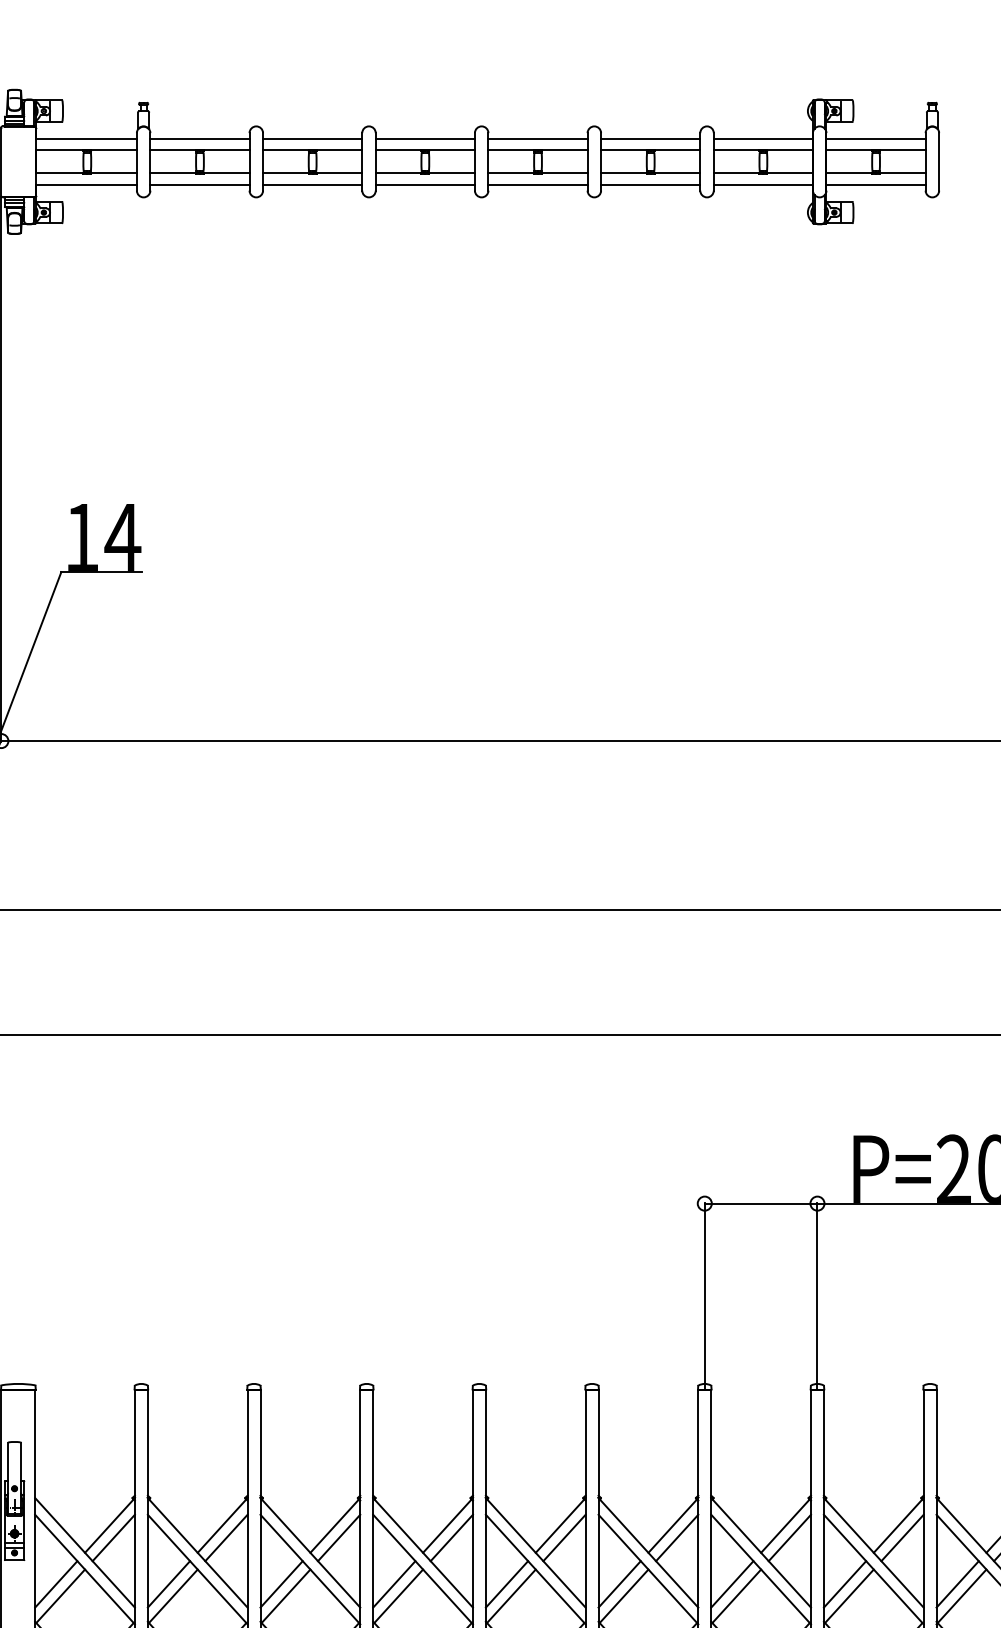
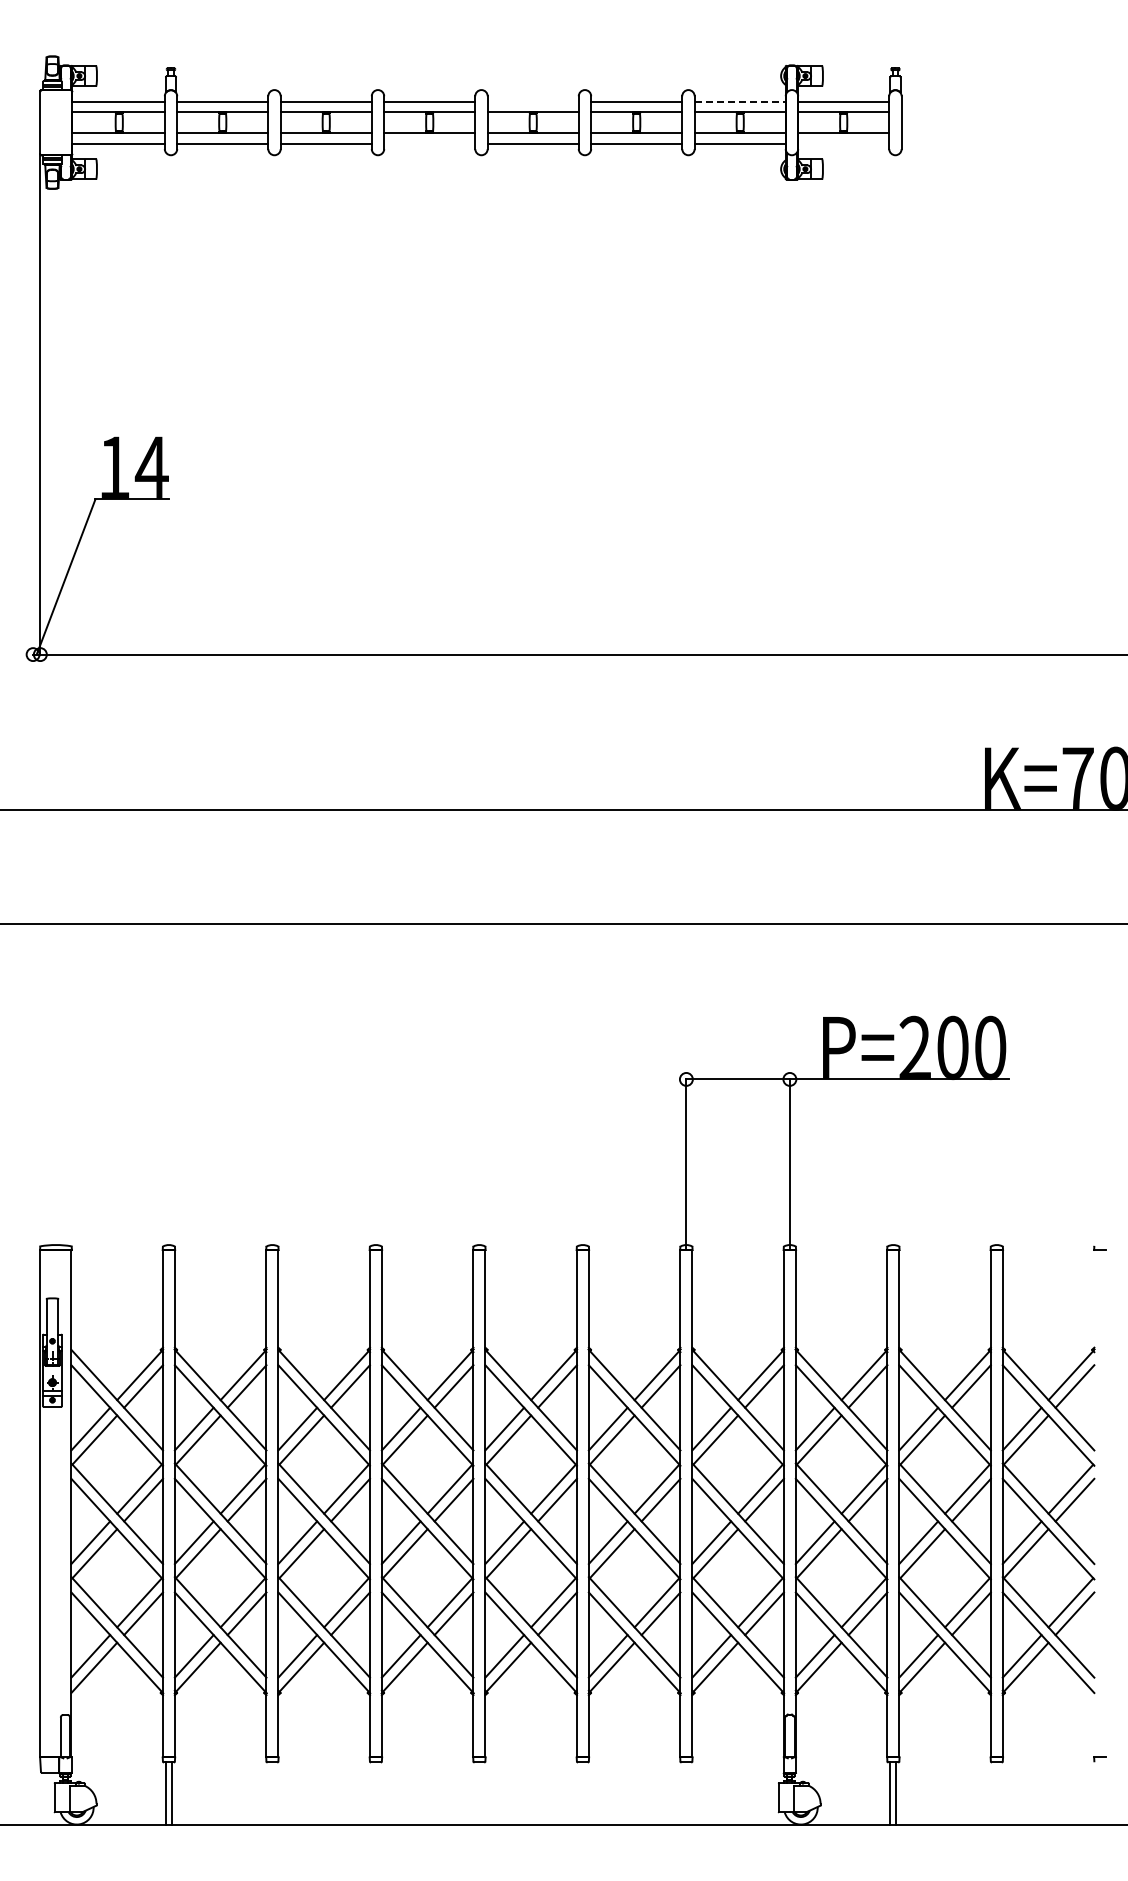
line: (537, 138) -> (532, 101), removed
line: (763, 138) -> (740, 101), solid -> dashed
line: (425, 184) -> (429, 143), removed
line: (875, 184) -> (843, 143), removed

